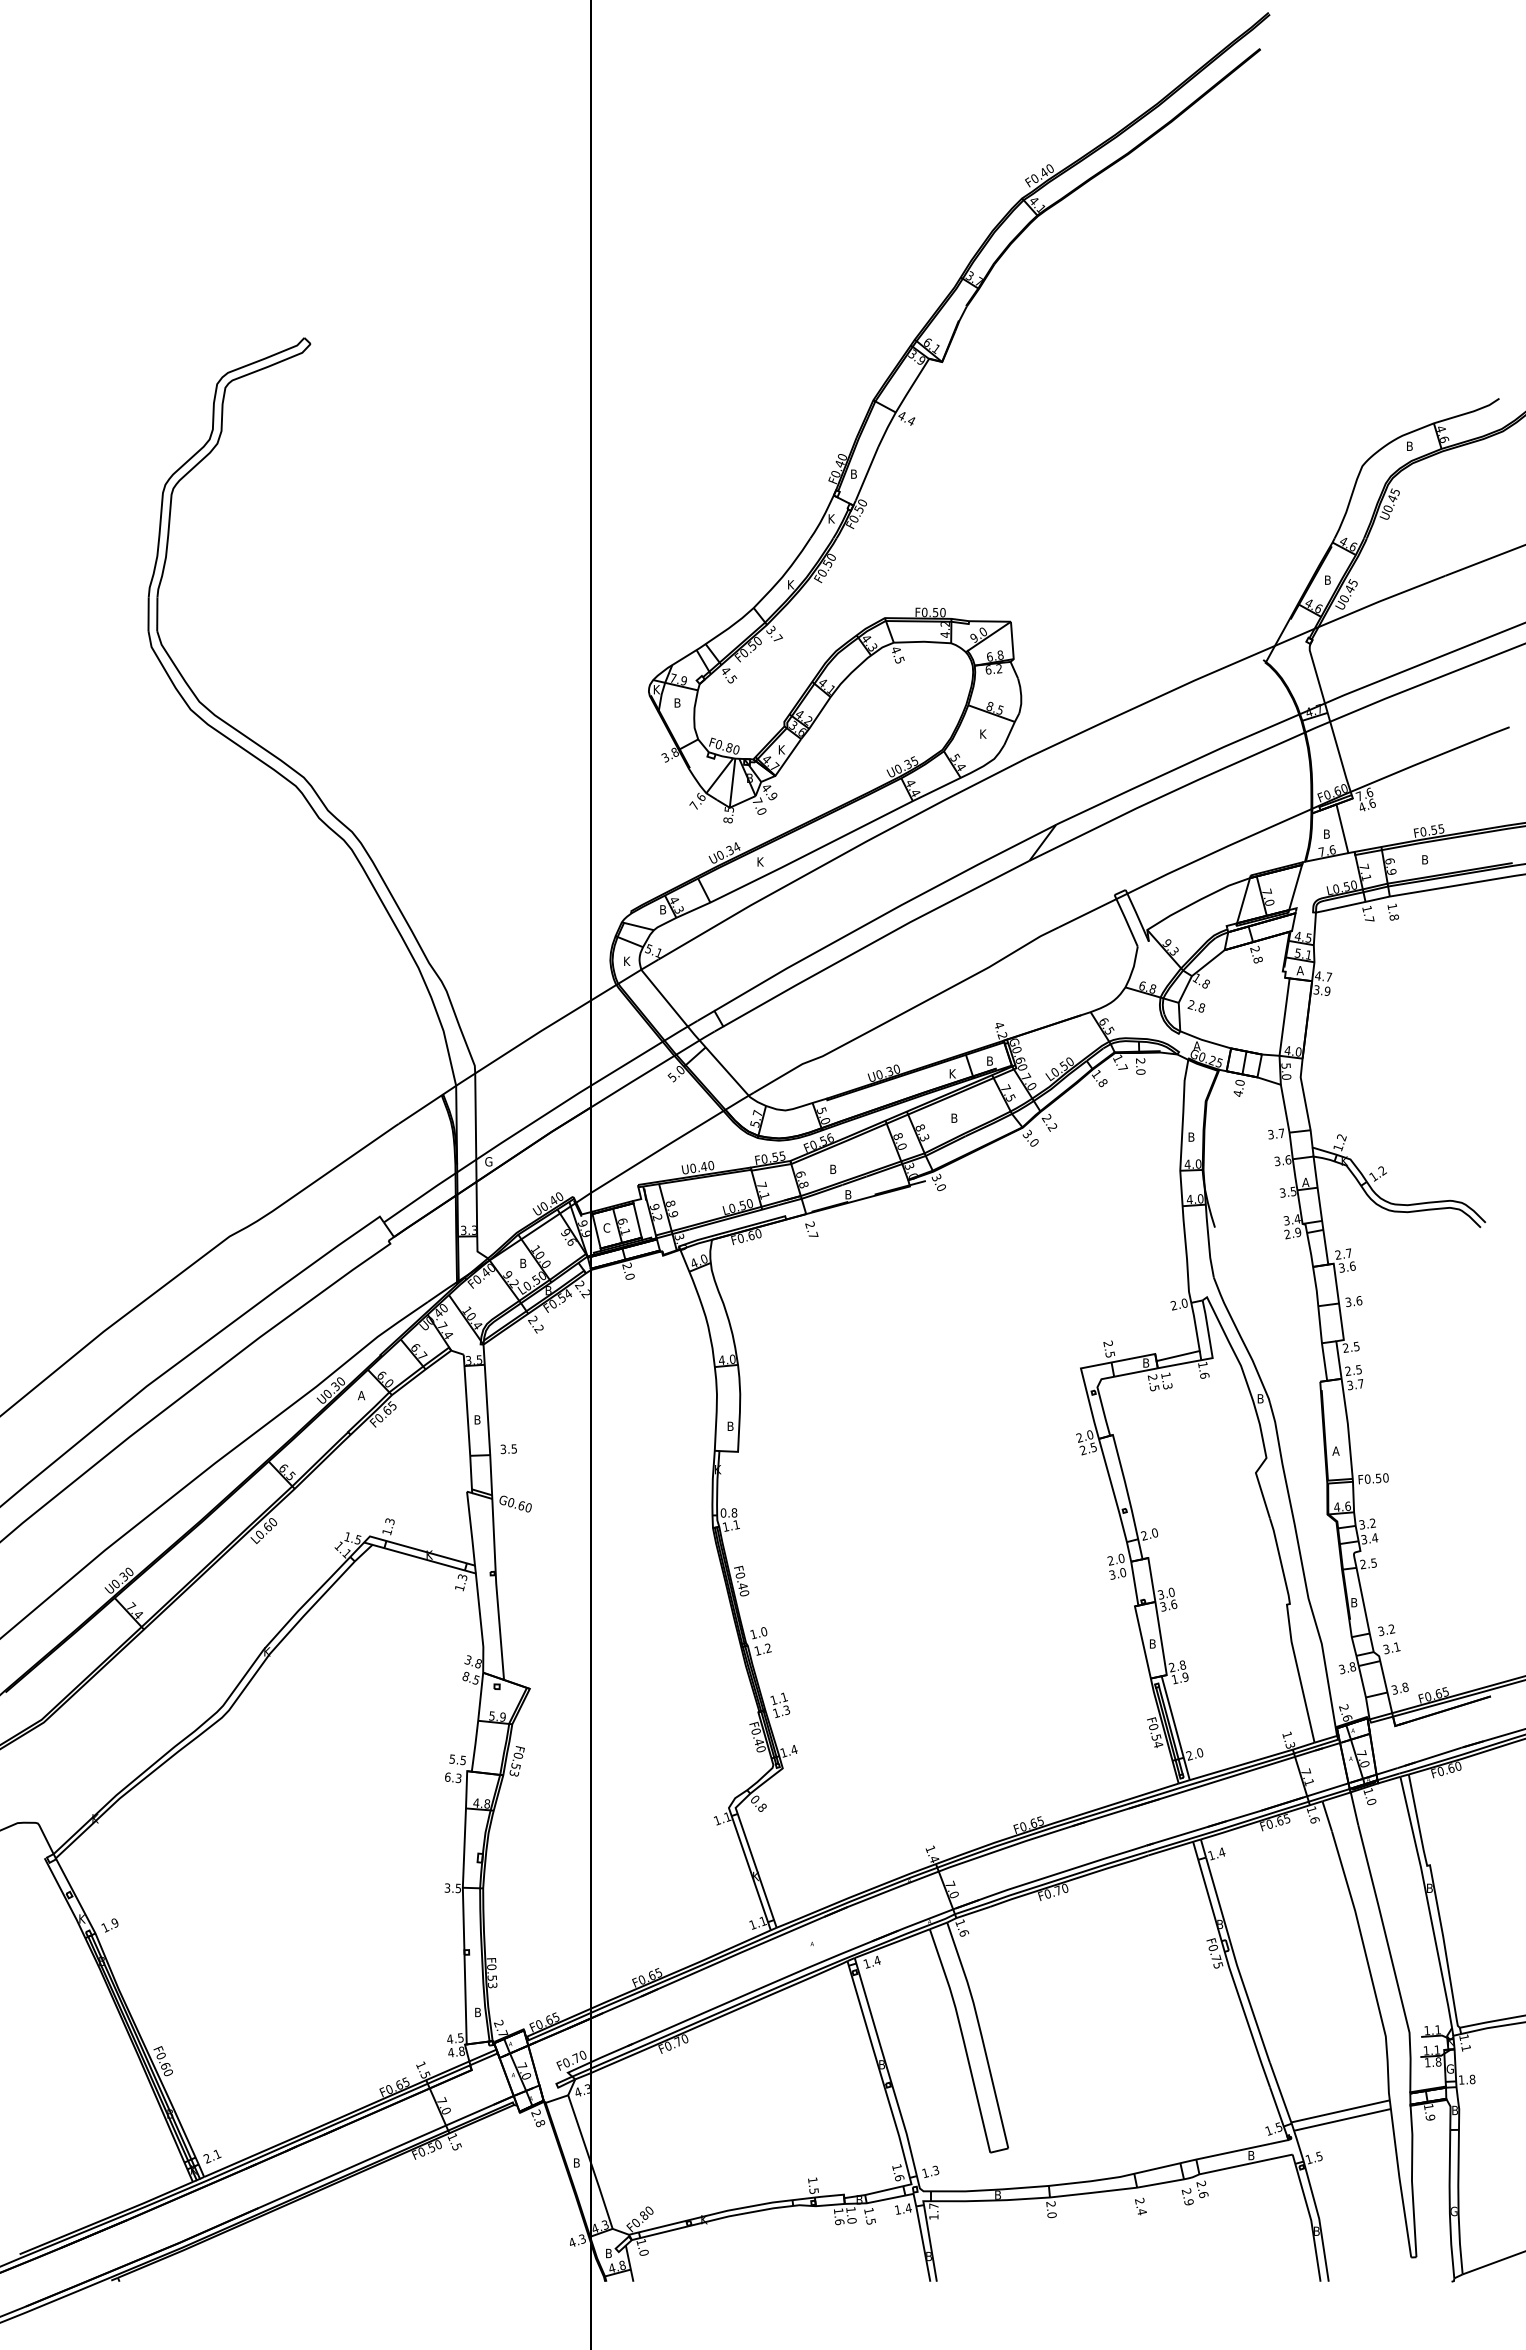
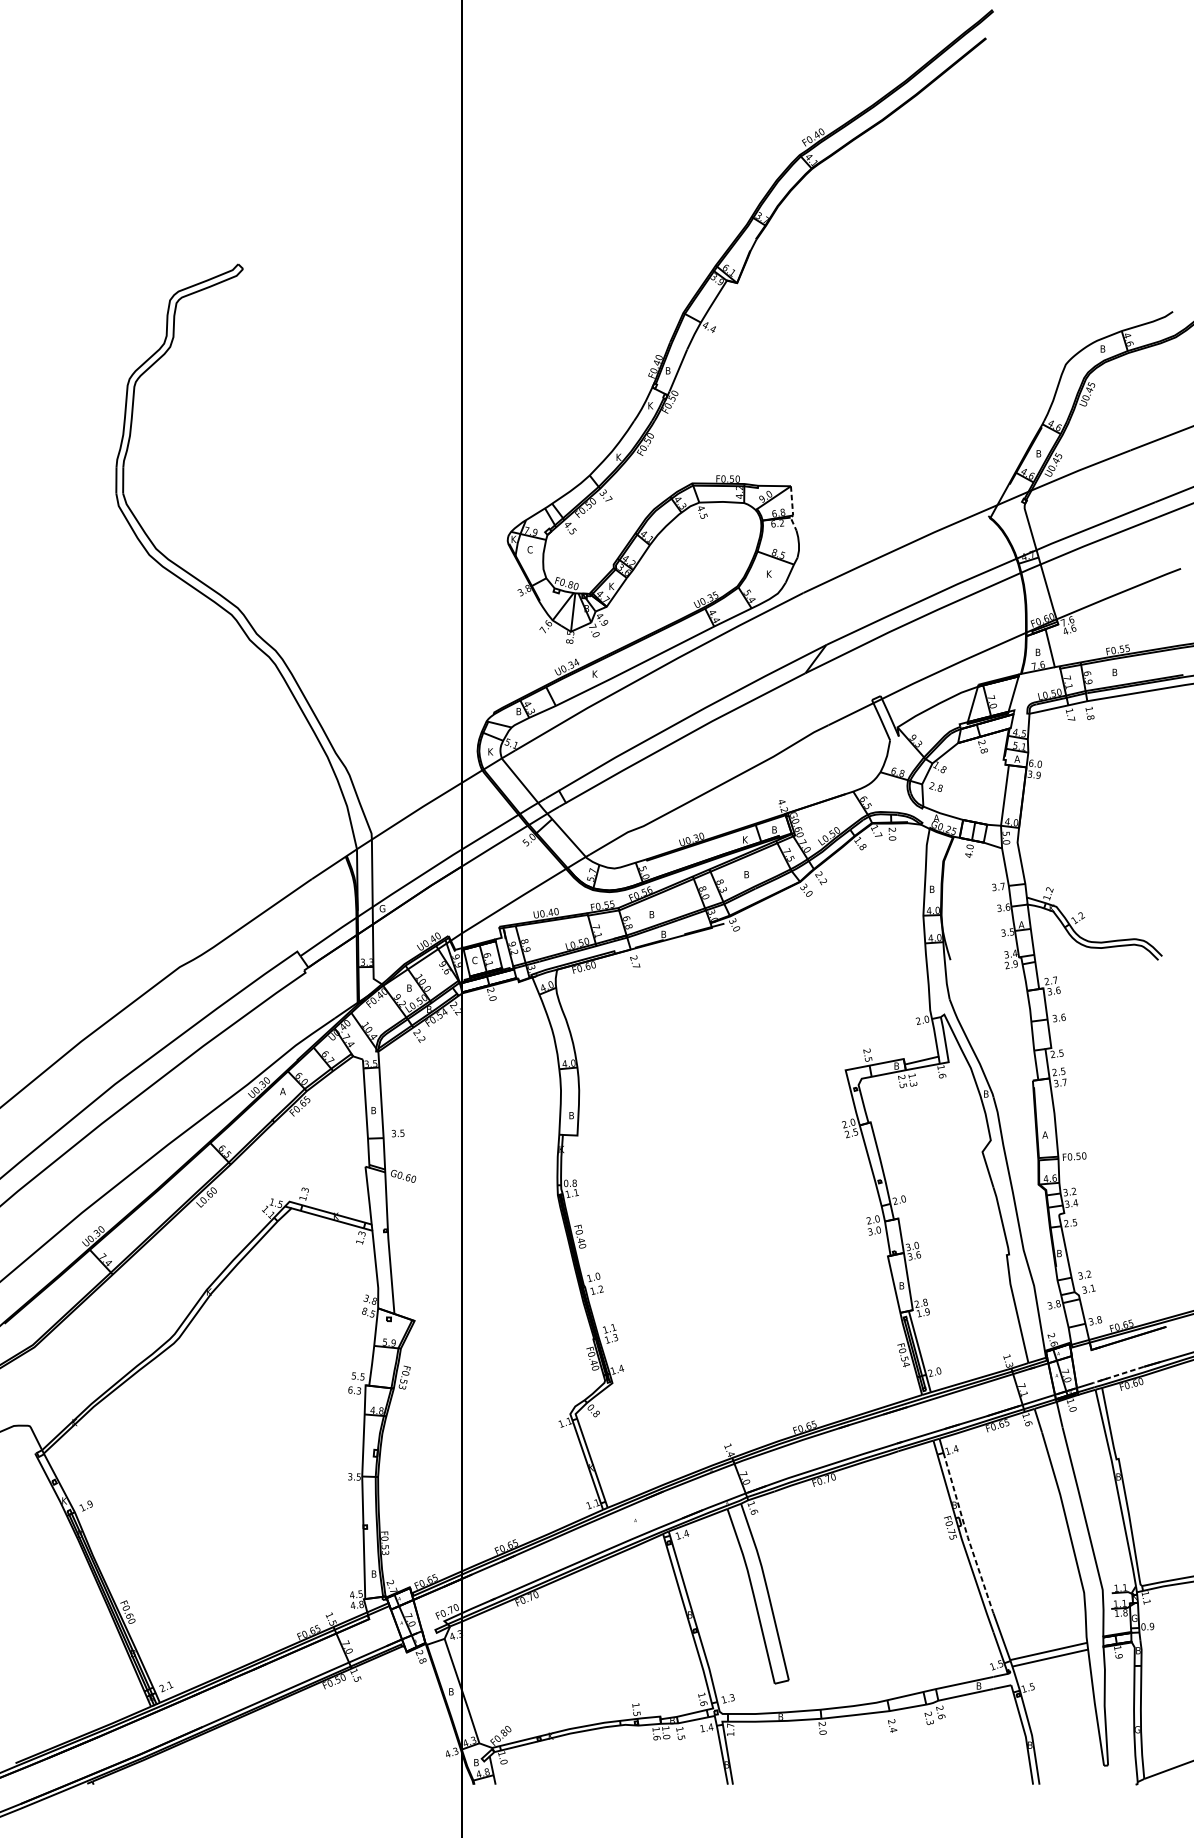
line: (1013, 653) -> (792, 511), solid -> dashed
text: (677, 702) -> (530, 549), B -> C
text: (1323, 976) -> (1035, 763), 4.7 -> 6.0
line: (1429, 1757) -> (1118, 1374), solid -> dashed
line: (1236, 1962) -> (967, 1534), solid -> dashed
text: (1466, 2079) -> (1147, 1626), 1.8 -> 0.9
text: (1188, 2202) -> (929, 1722), 2.9 -> 2.3

